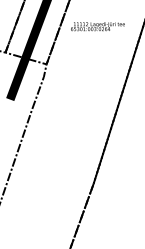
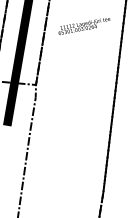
text: (97, 26) -> (83, 25), moved

